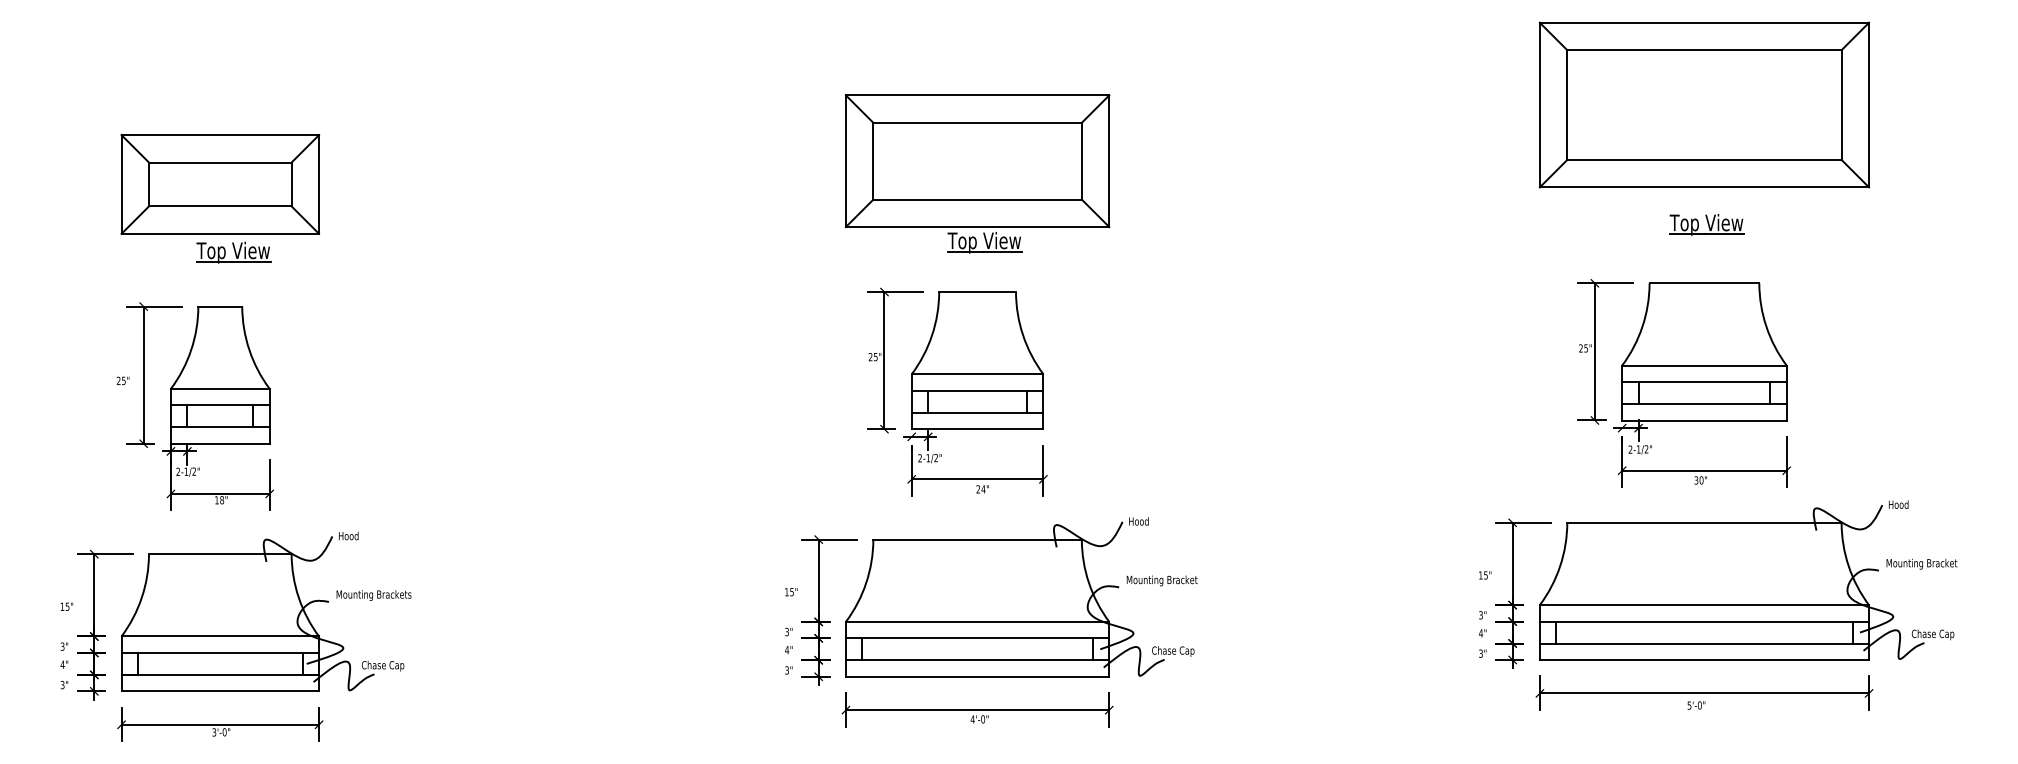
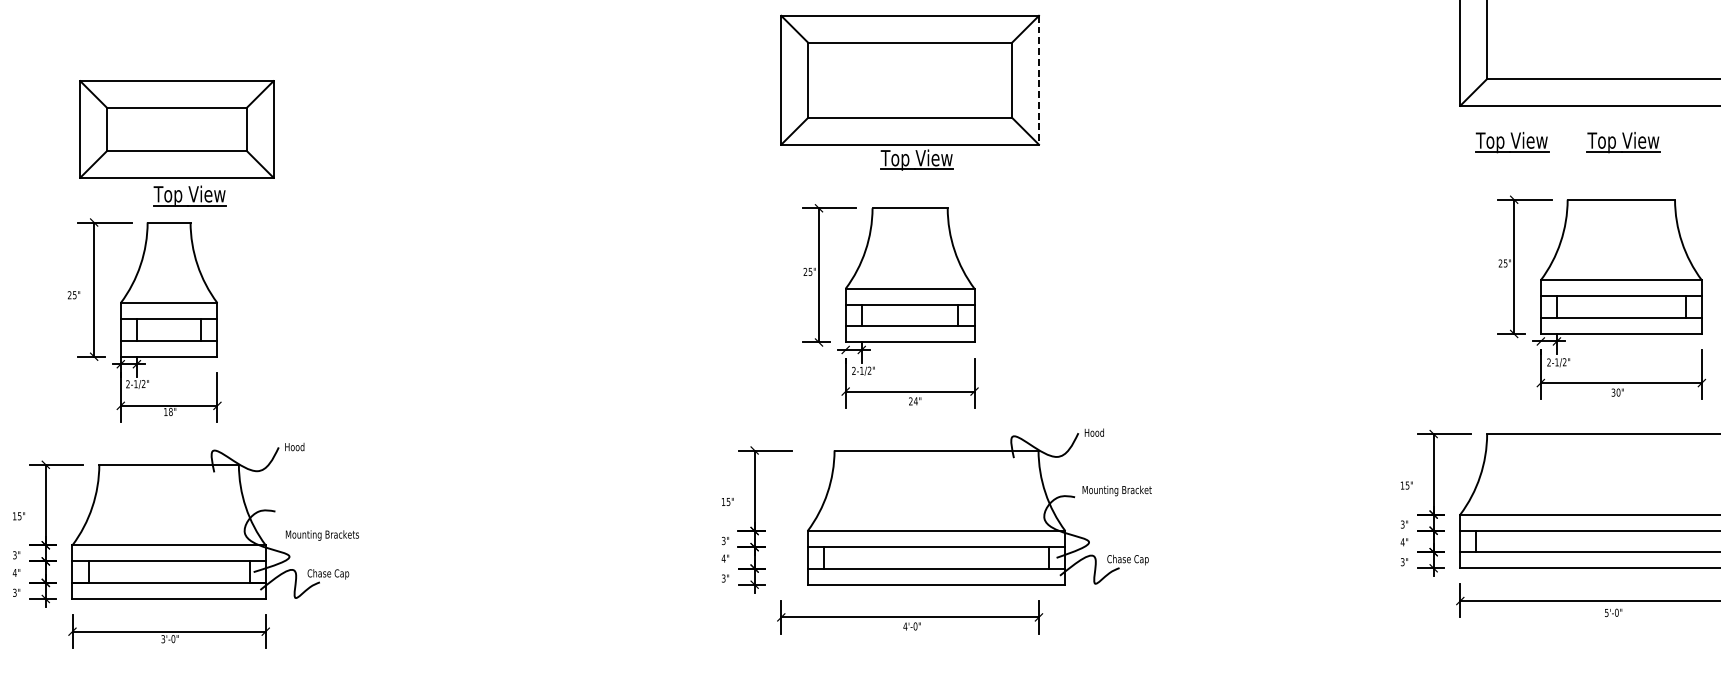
line: (1109, 161) -> (1039, 80), solid -> dashed
part: (220, 198) -> (177, 143), moved
part: (1592, 224) -> (1511, 142), added
text: (373, 595) -> (321, 535), moved
part: (1021, 597) -> (979, 507), moved

